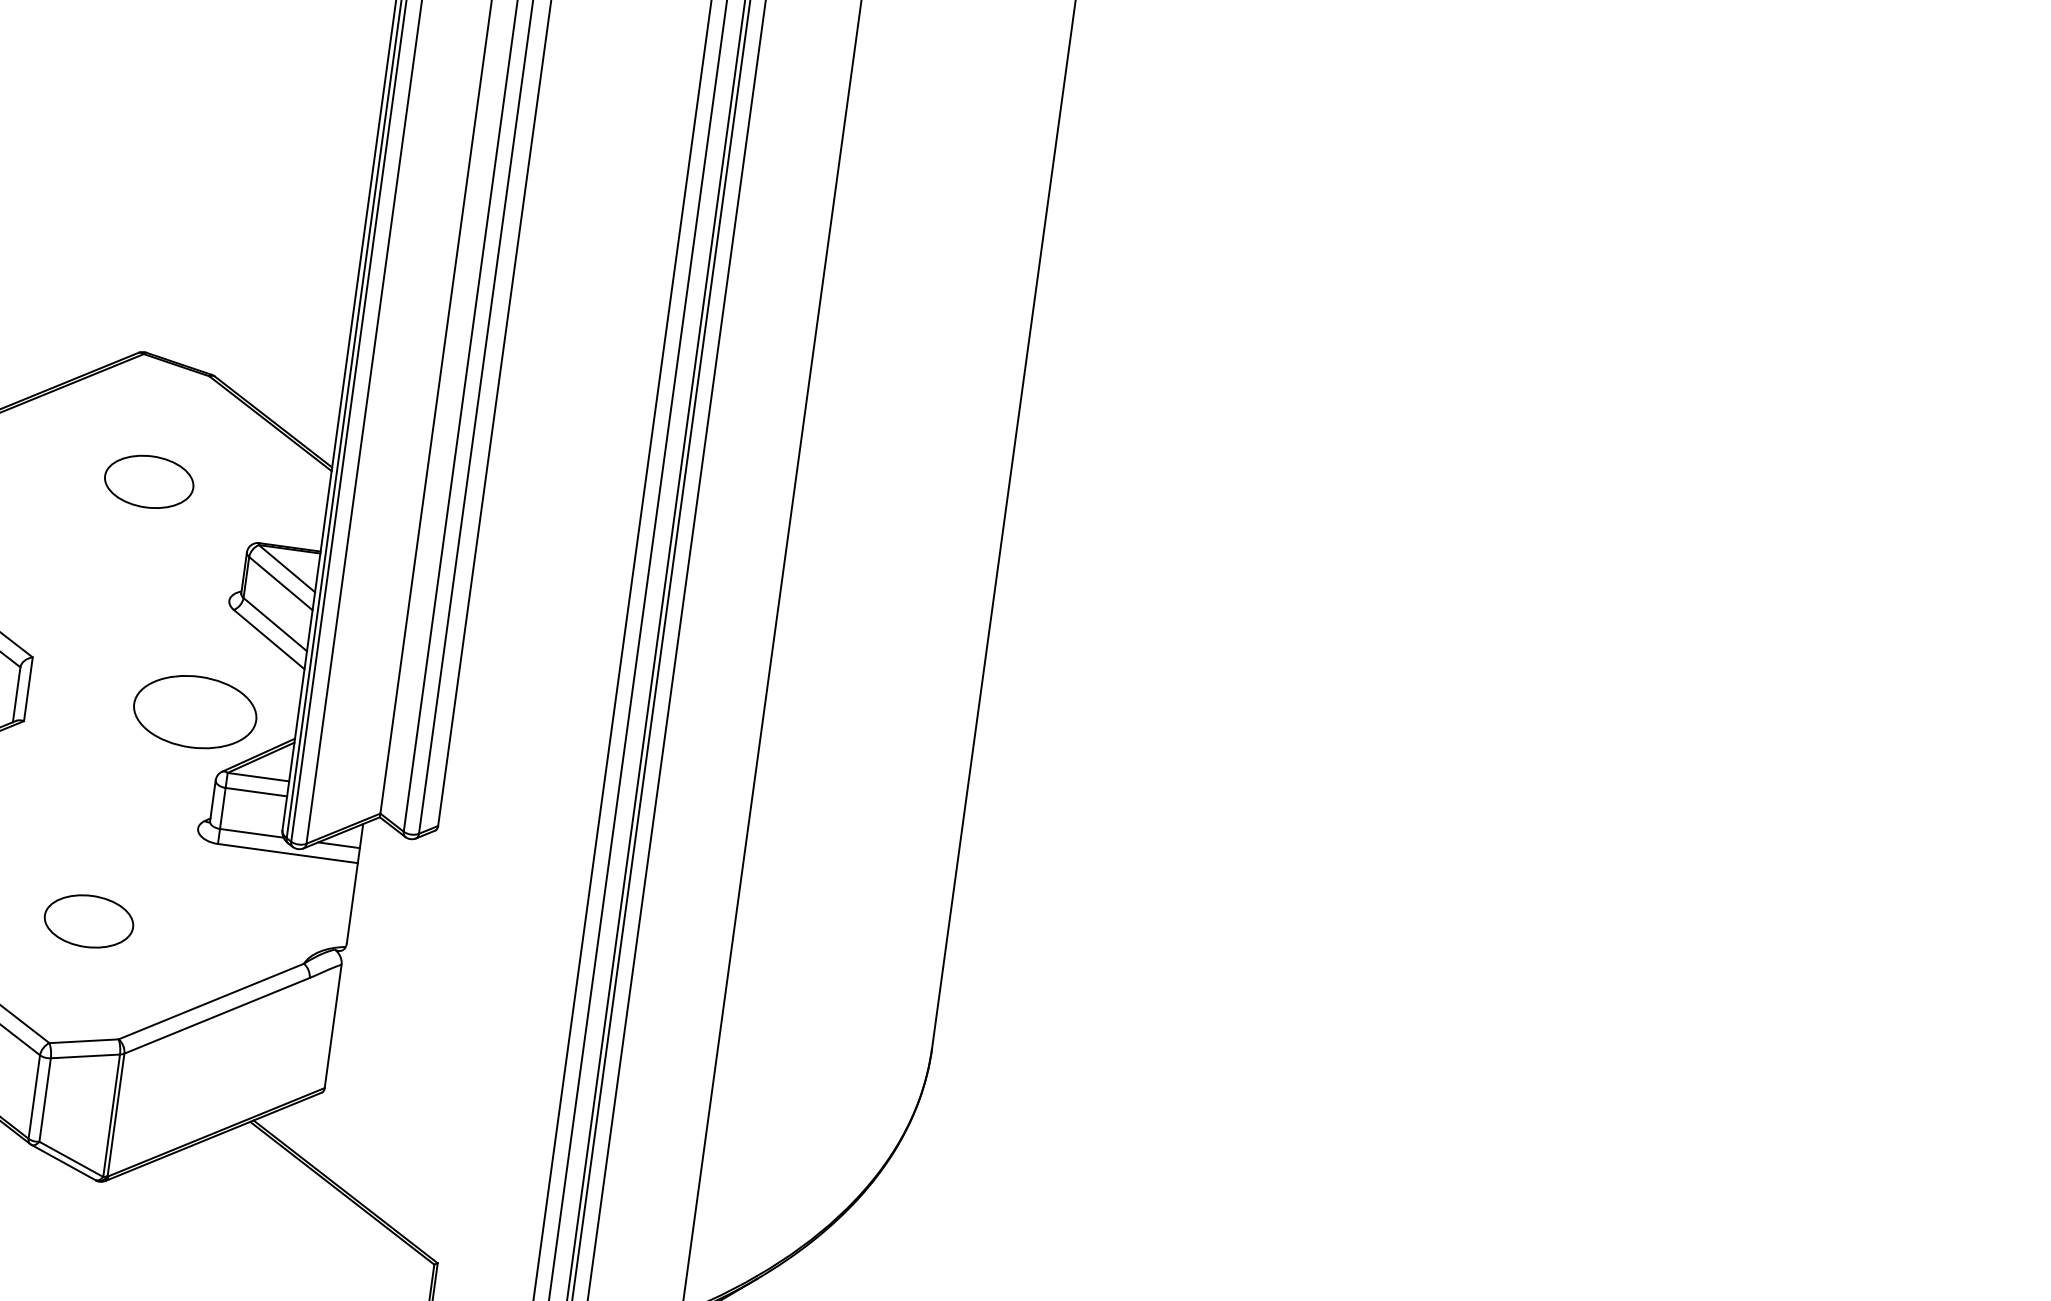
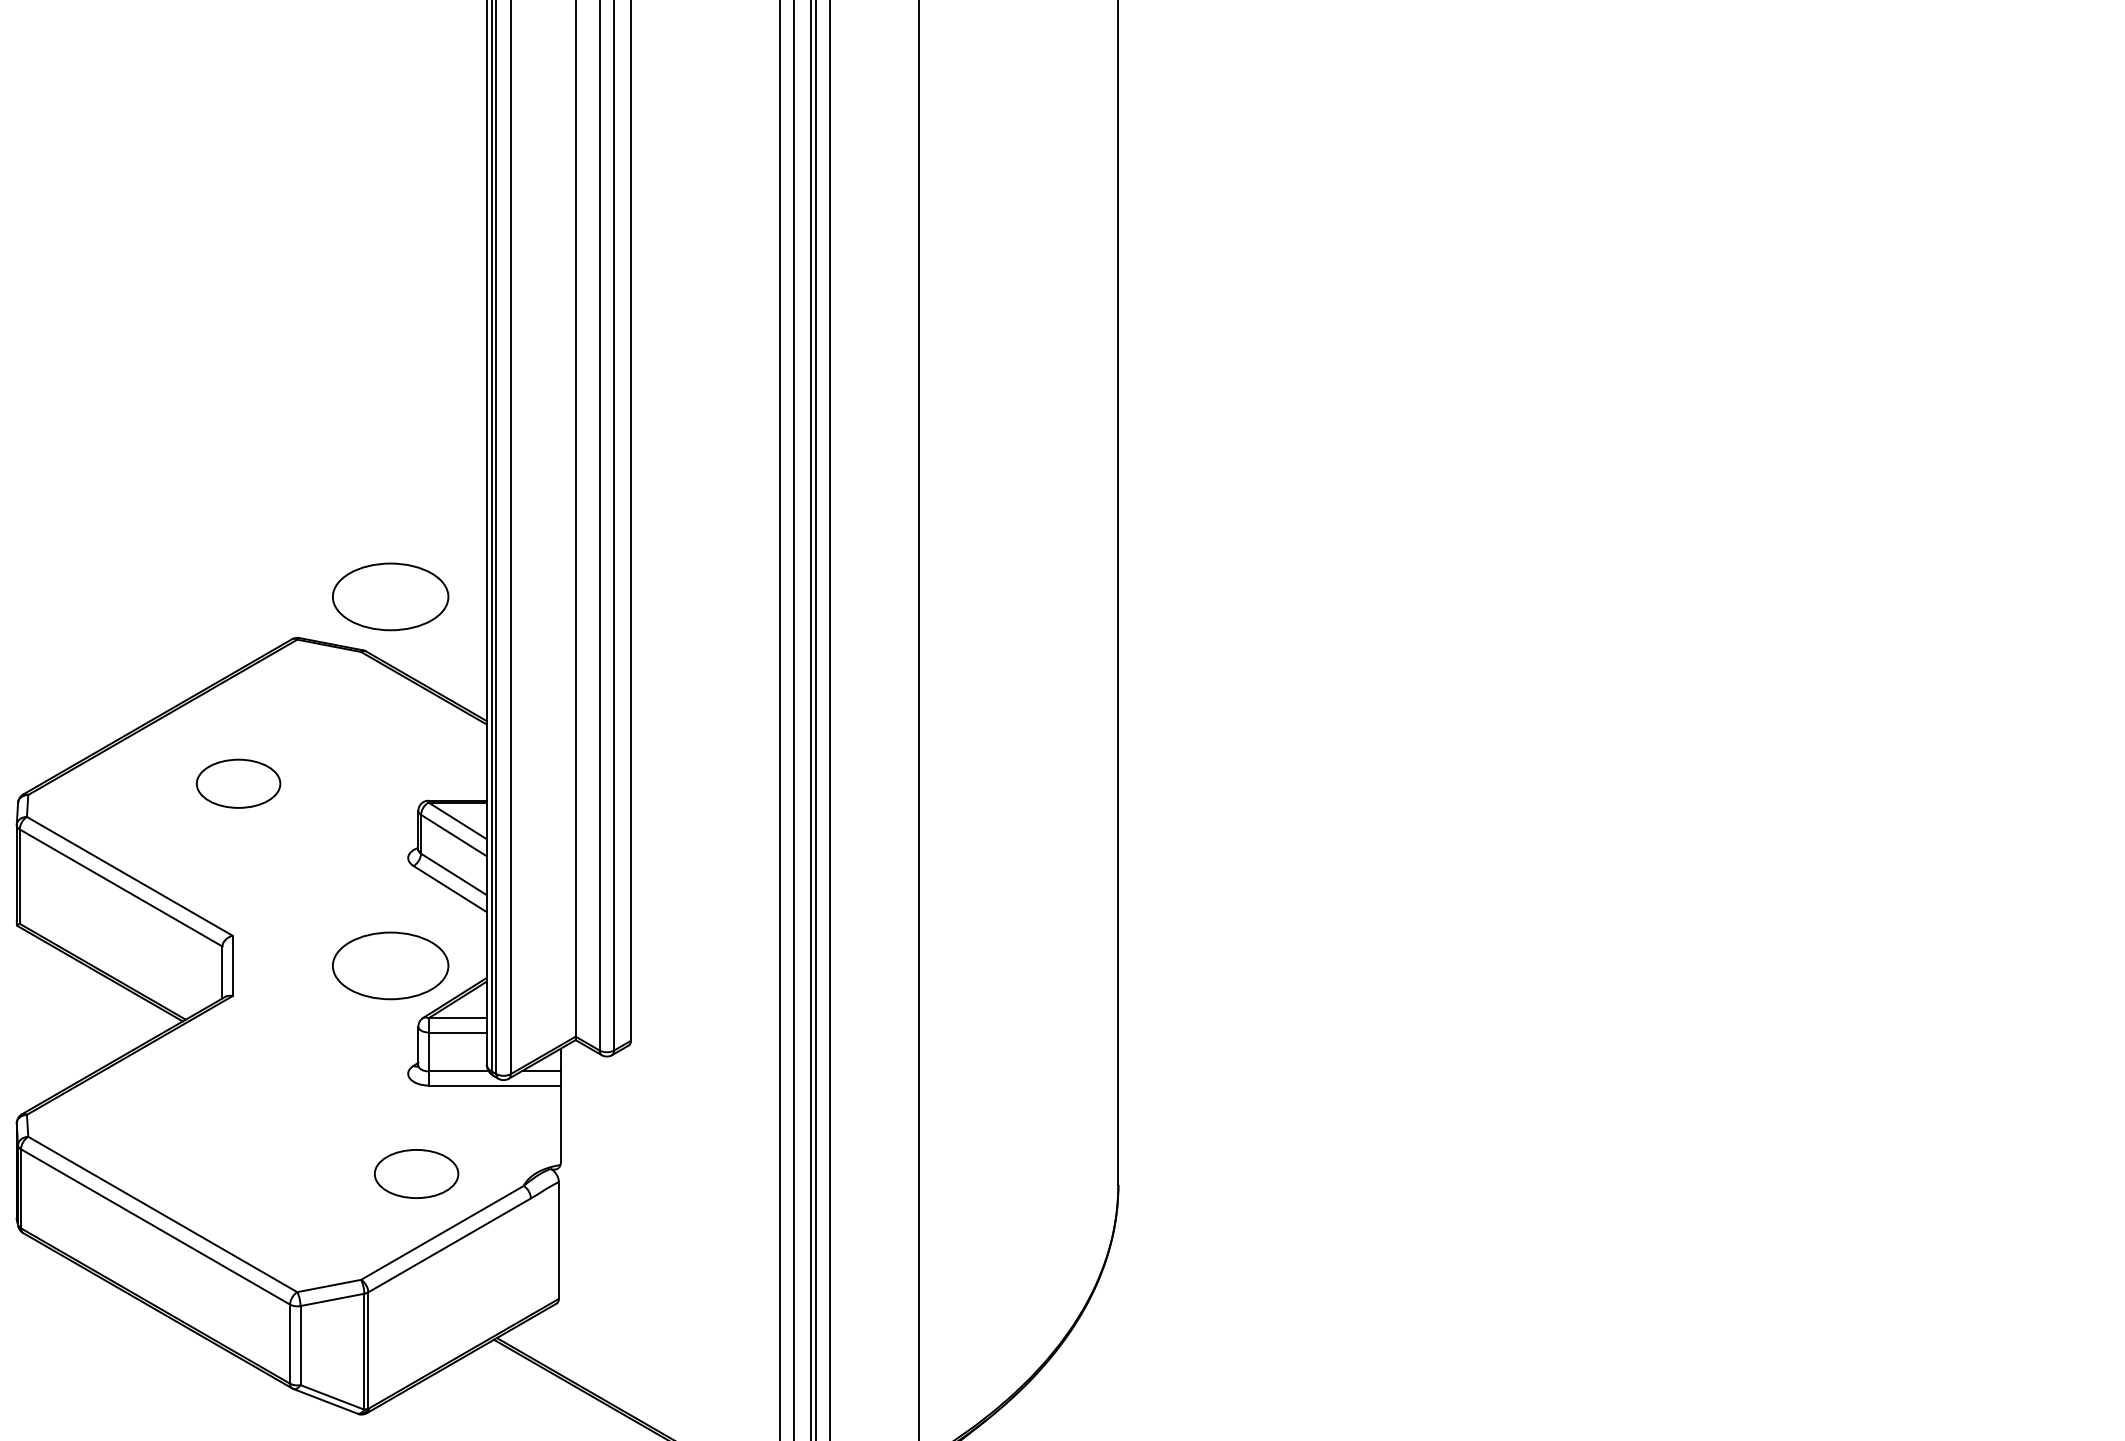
part: (248, 321) -> (390, 596), added
part: (149, 481) -> (238, 783), moved
part: (89, 920) -> (416, 1173), moved

